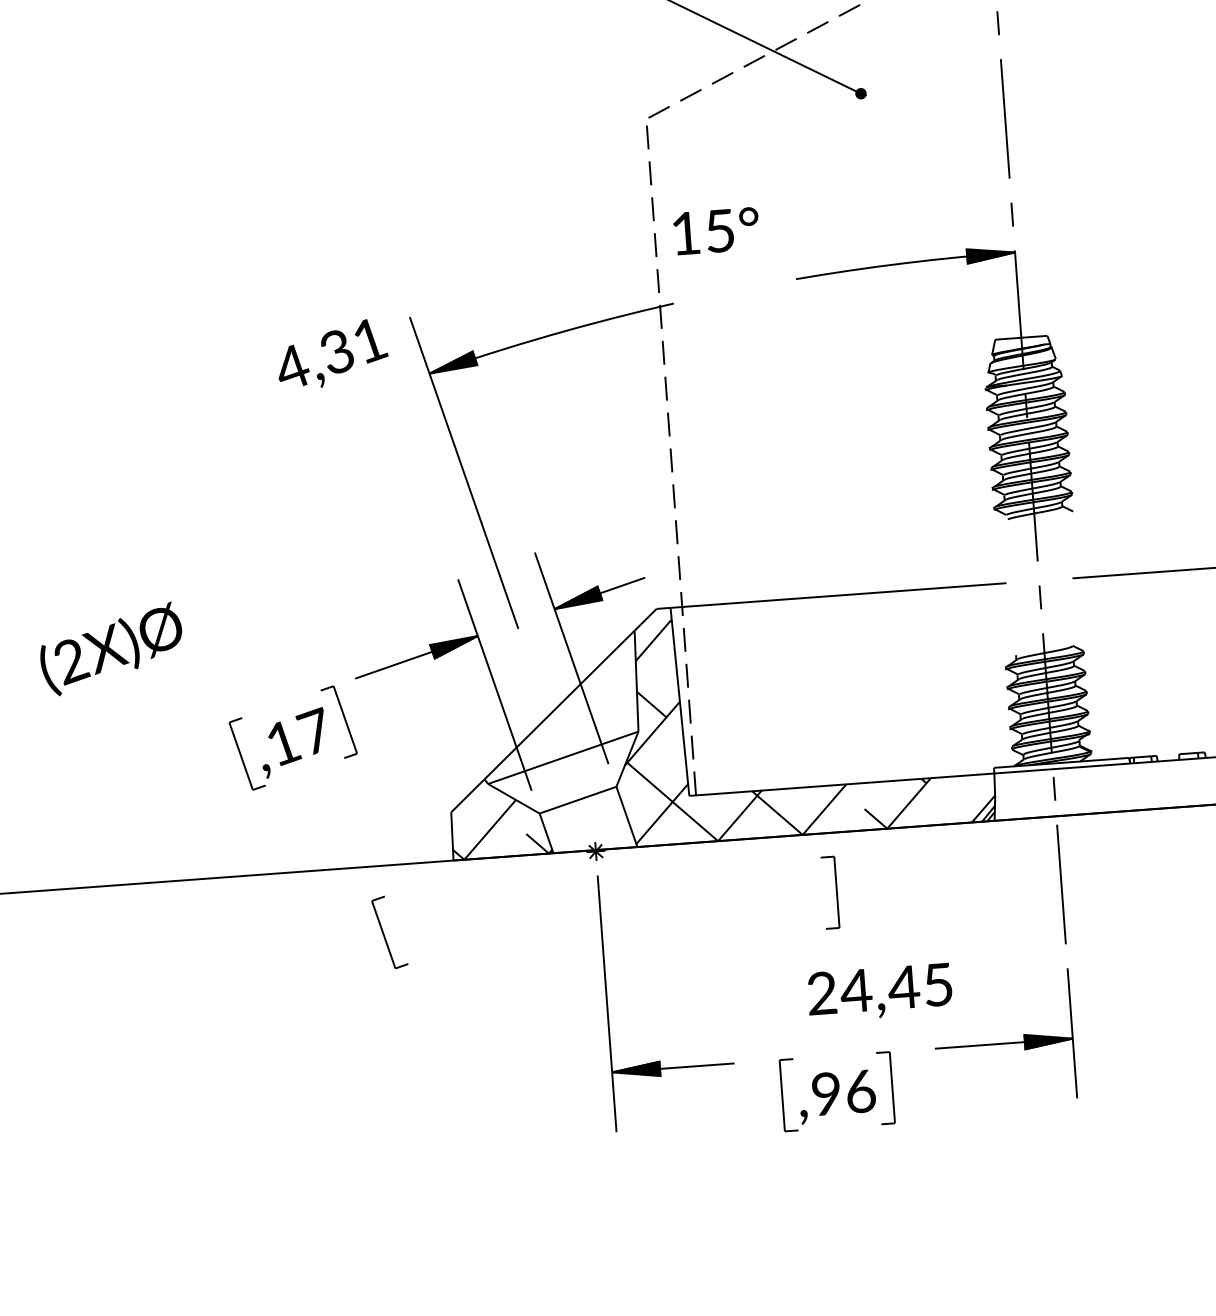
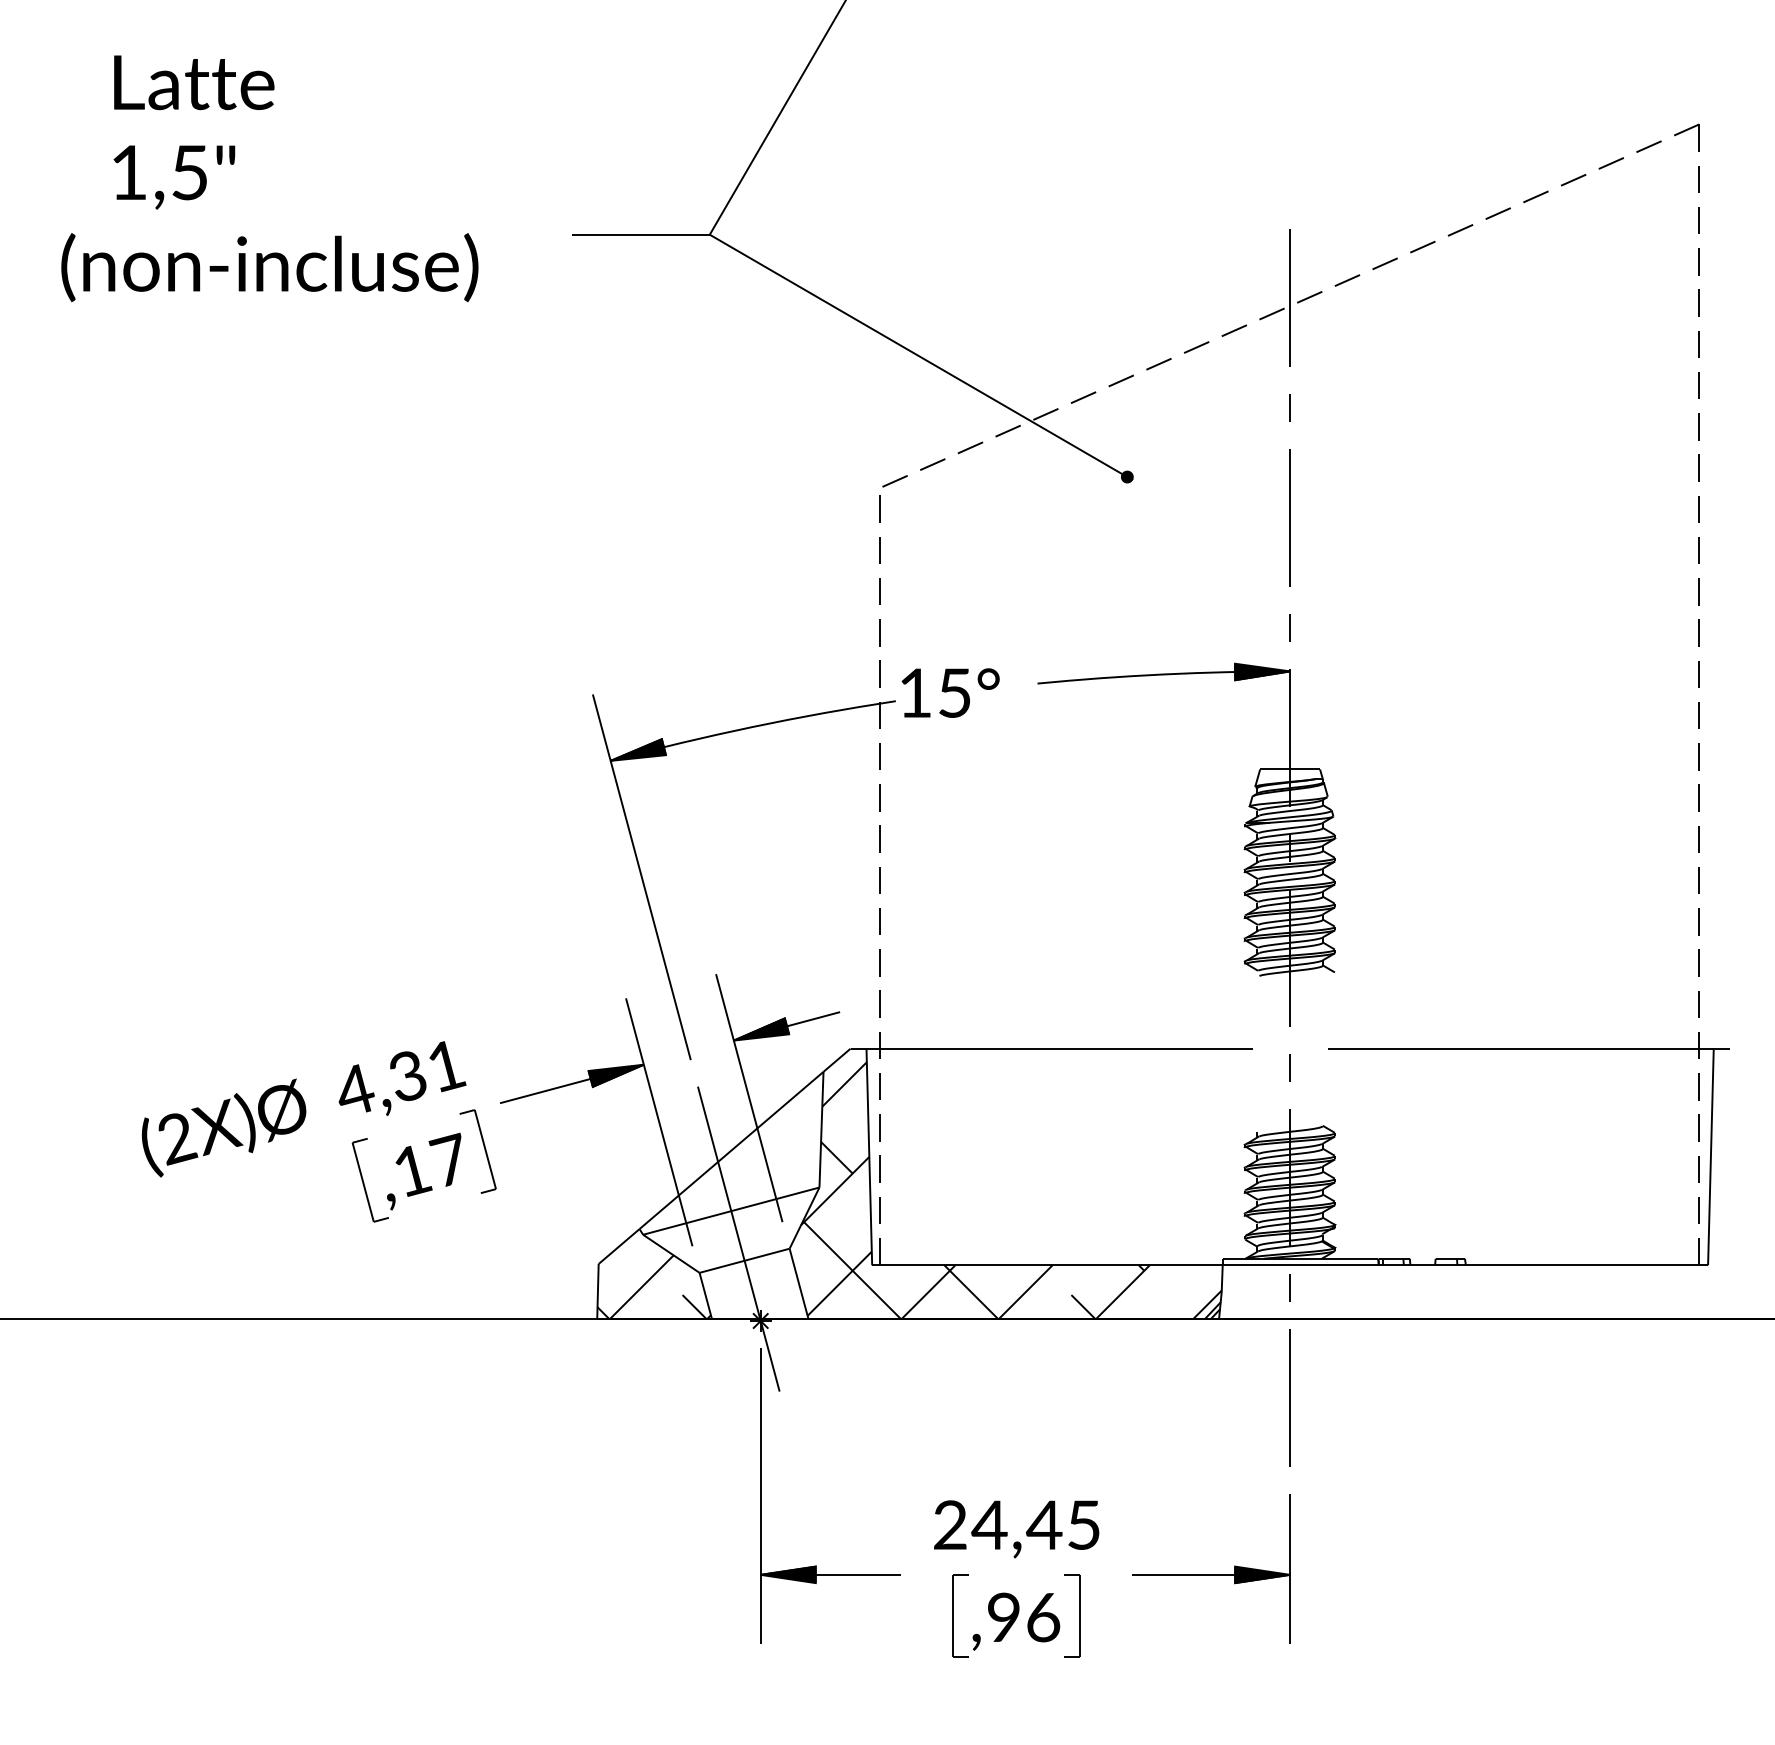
text: (716, 230) -> (950, 692), moved
text: (332, 354) -> (402, 1078), moved
text: (111, 648) -> (223, 1127), moved
line: (571, 781) -> (738, 1238), added
part: (836, 892) -> (1032, 1387), removed
part: (389, 932) -> (517, 1396), removed
text: (879, 992) -> (1016, 1529), moved

